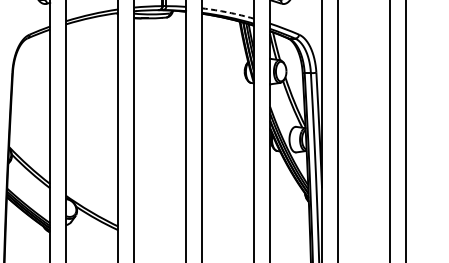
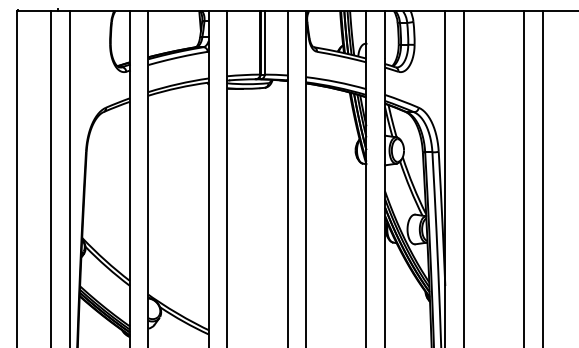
arc: (228, 12) -> (336, 82), dashed -> solid

